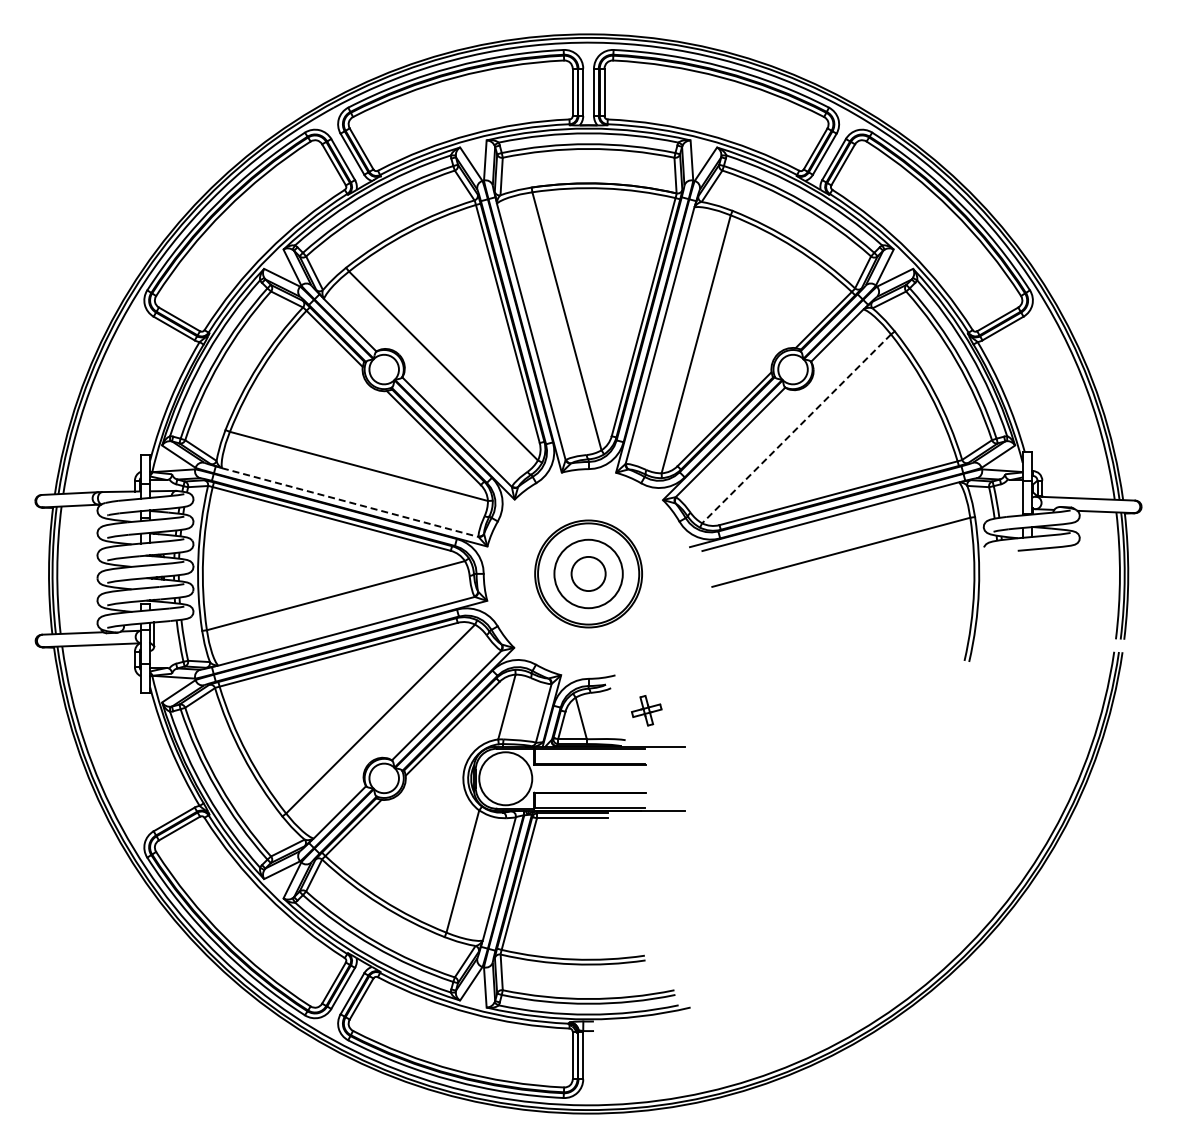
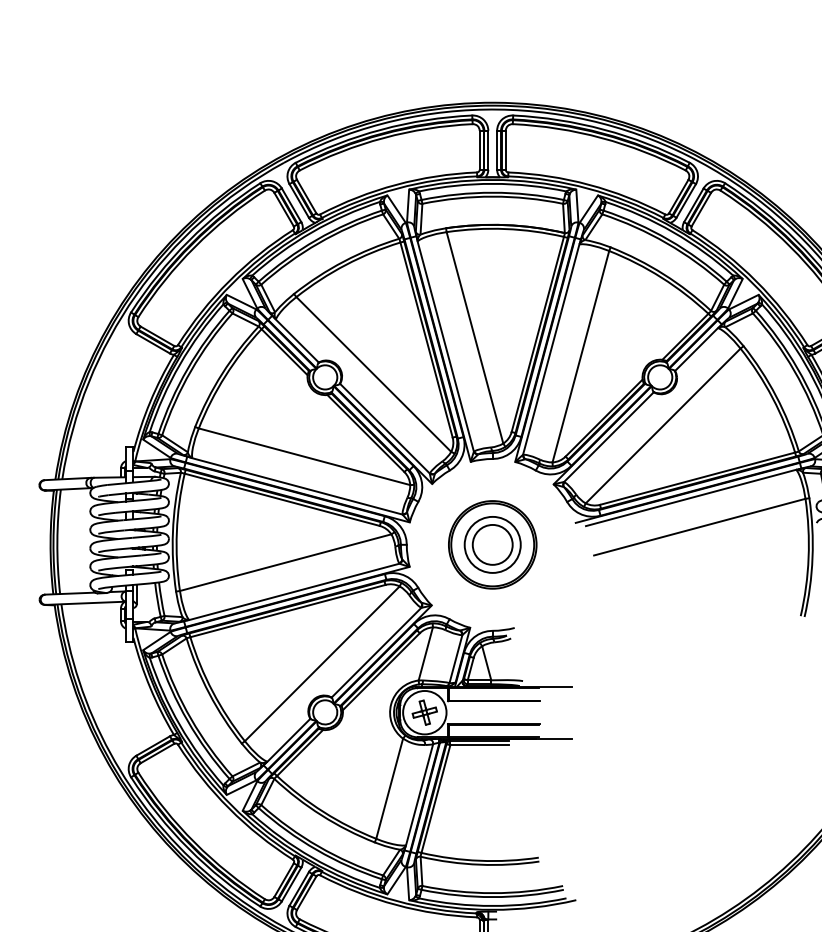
line: (796, 428) -> (663, 425), dashed -> solid
line: (350, 502) -> (297, 486), dashed -> solid
circle: (588, 573) -> (492, 544), size x1.43
part: (646, 710) -> (424, 712), moved

